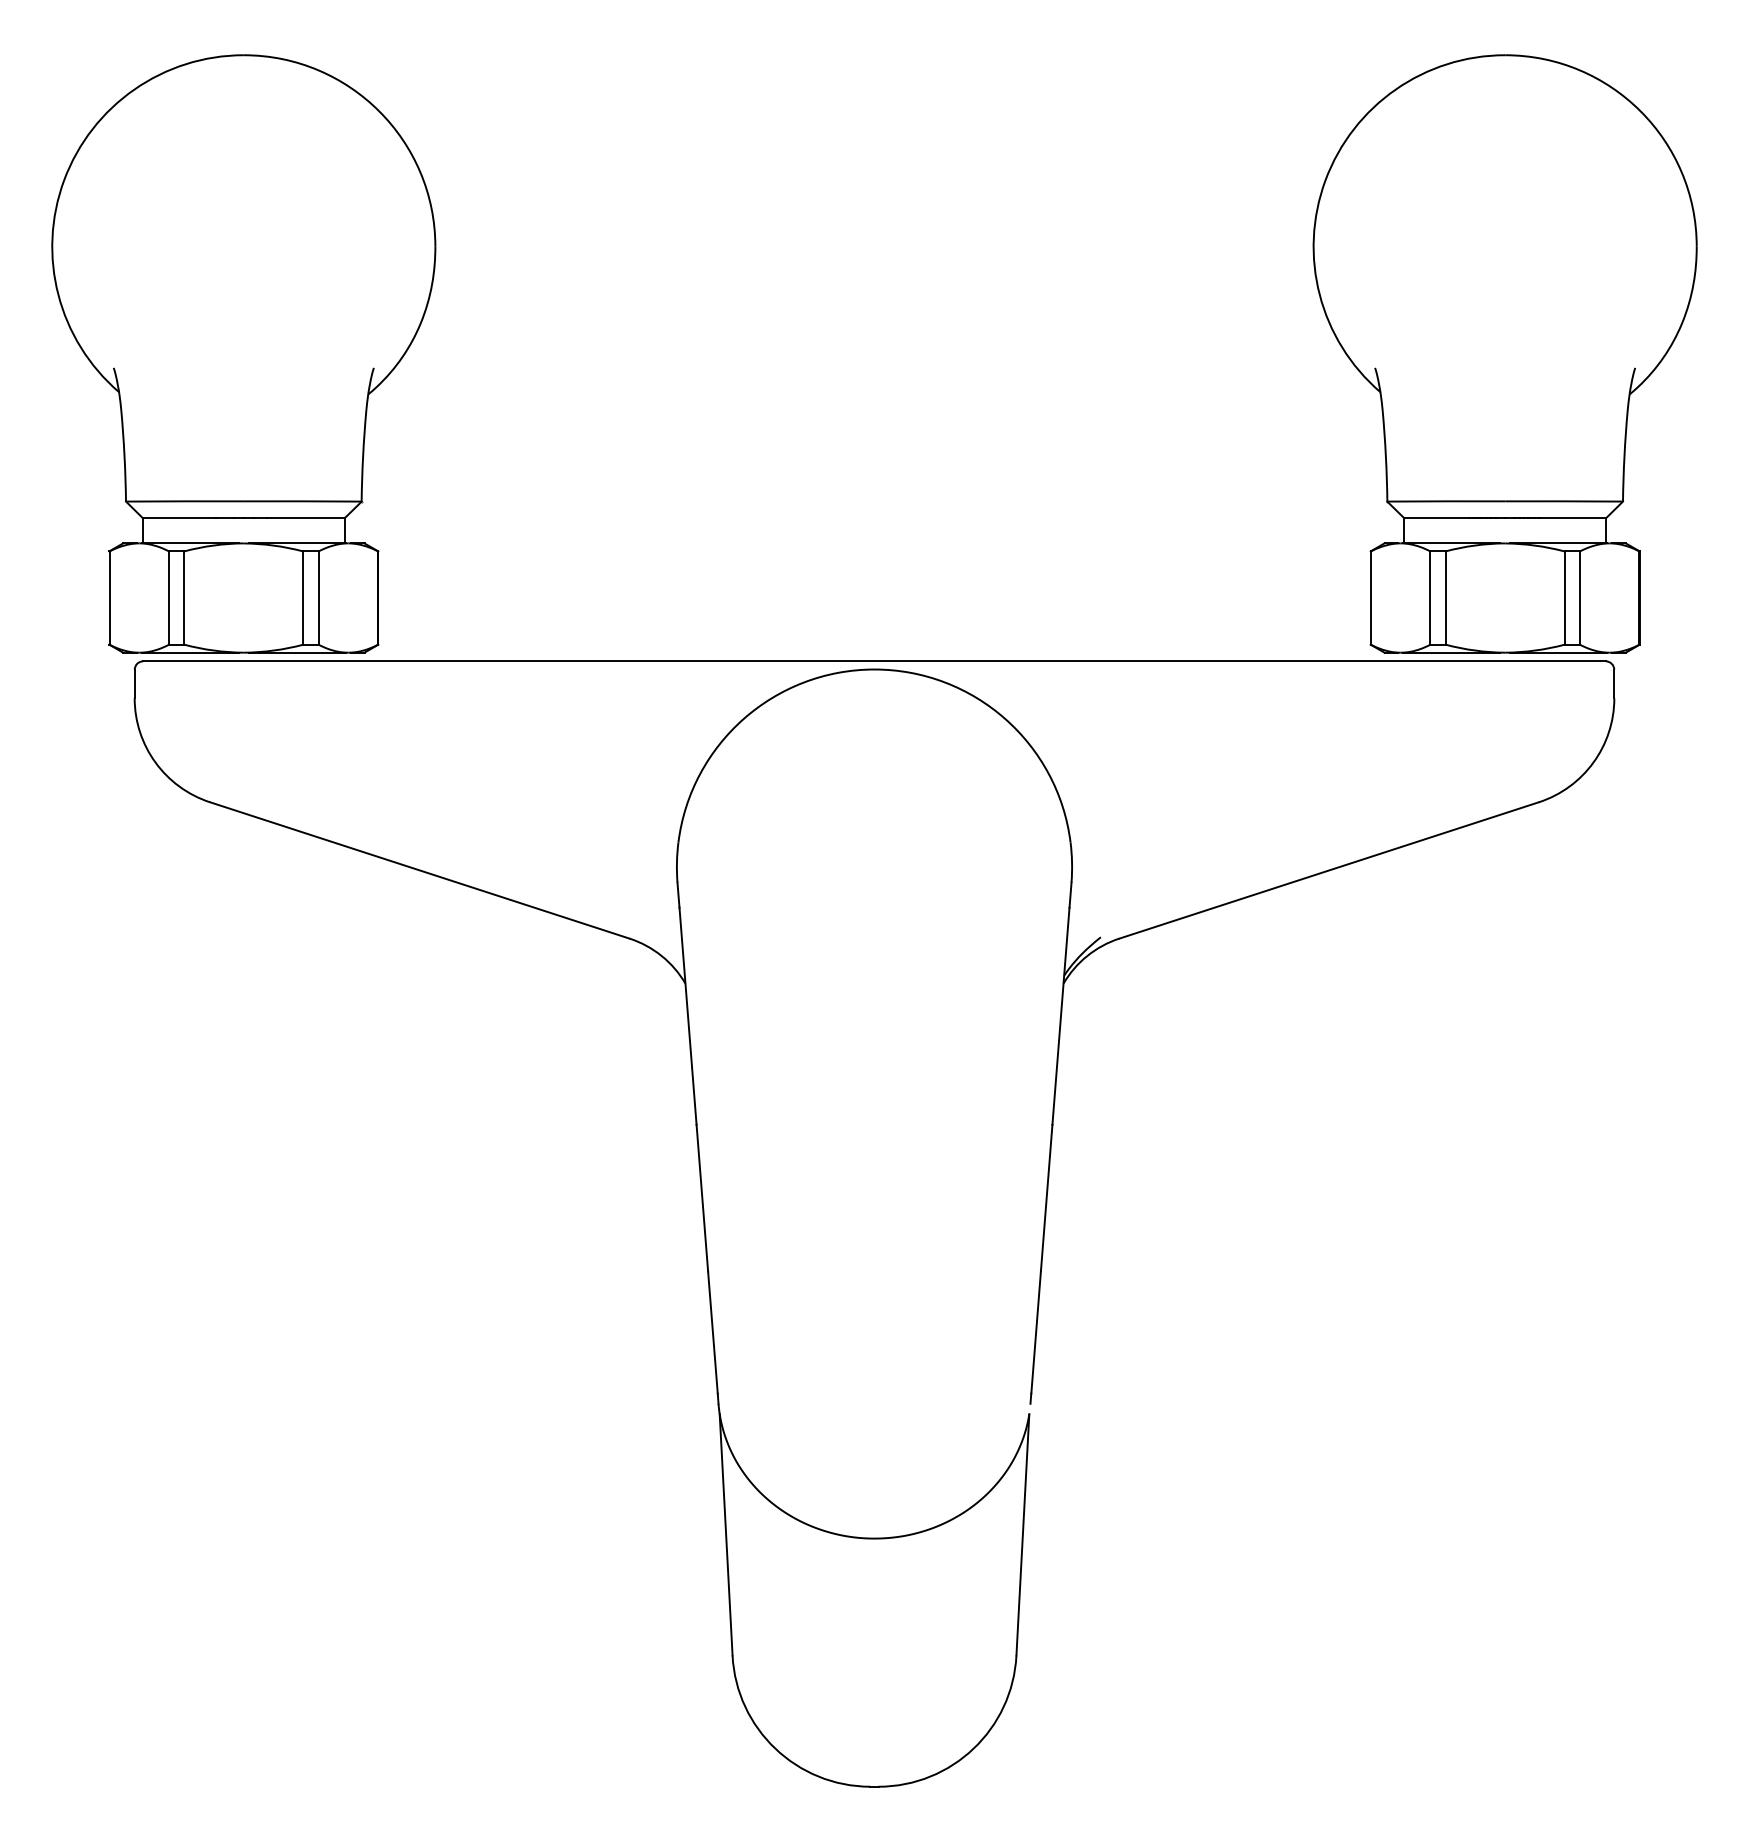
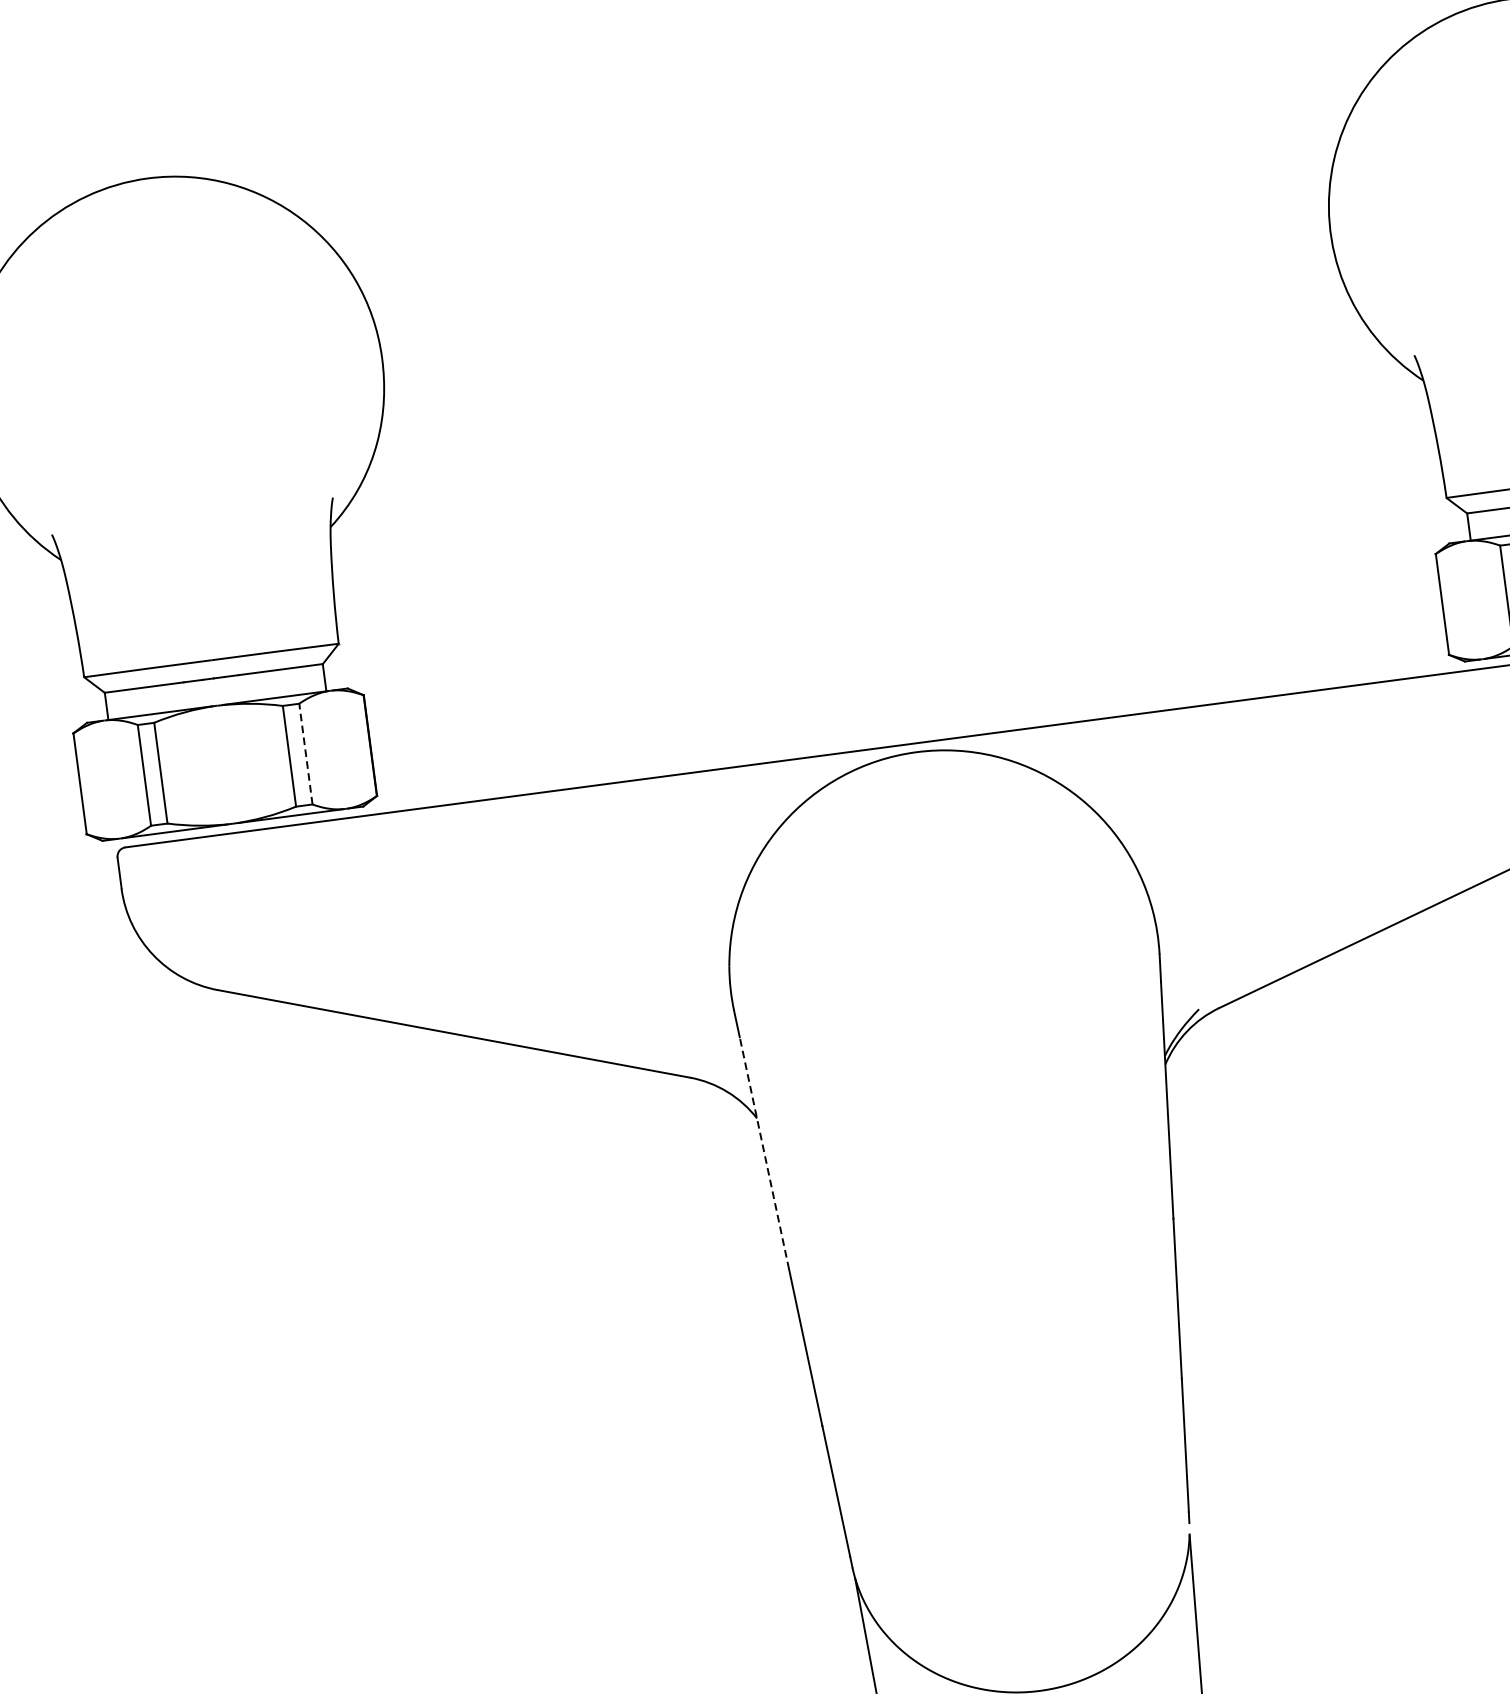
line: (318, 598) -> (305, 754), solid -> dashed
line: (688, 1016) -> (764, 1153), solid -> dashed

